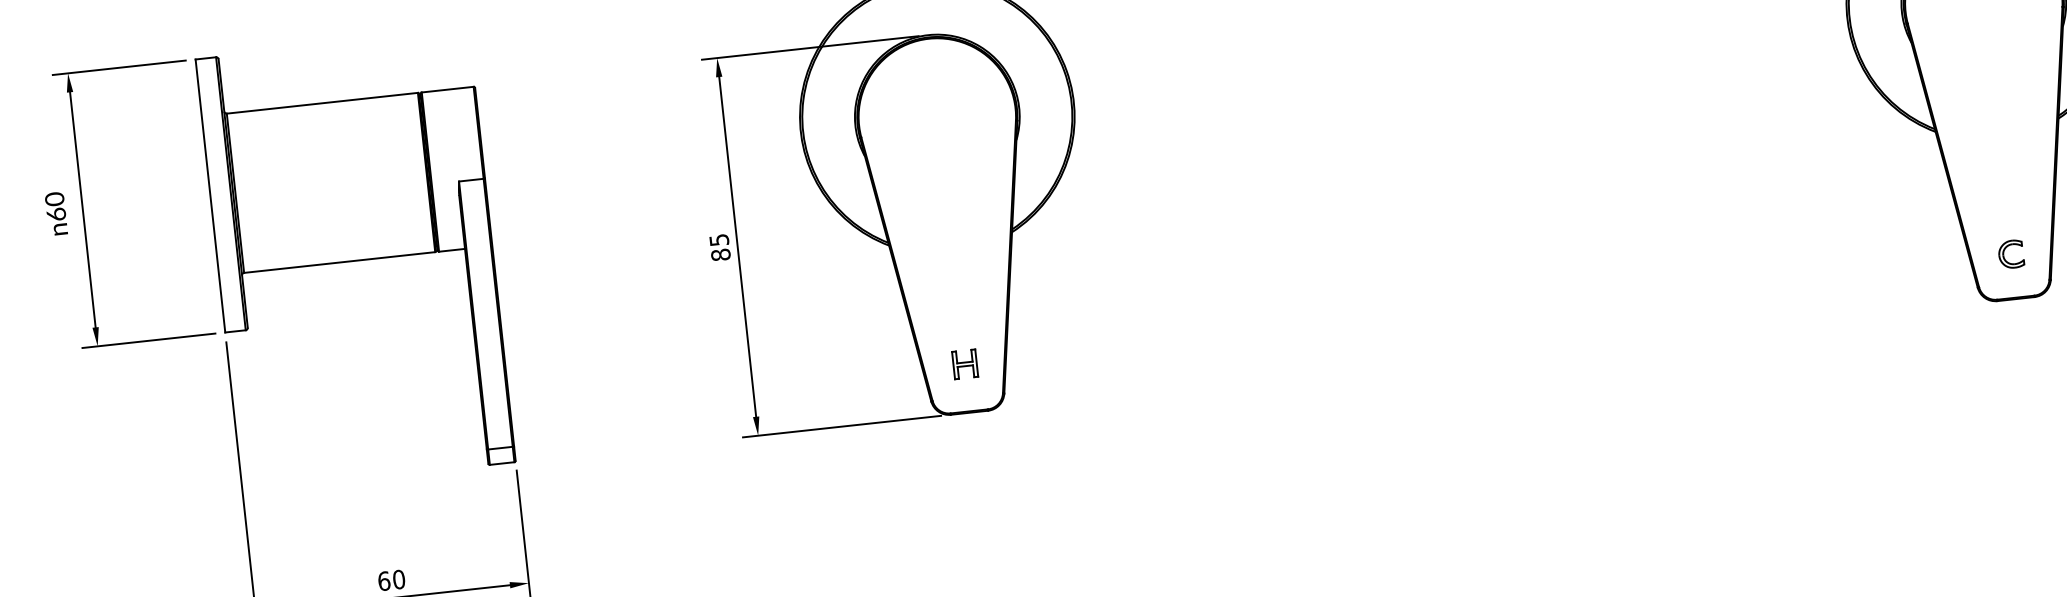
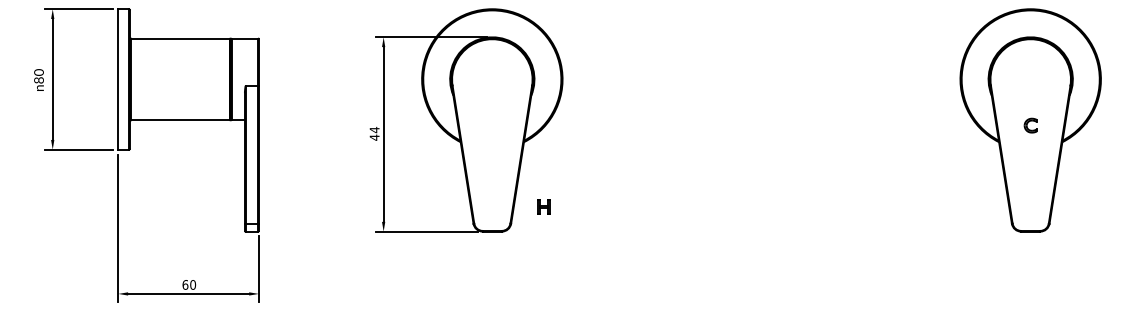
text: (55, 214) -> (38, 80), 60 -> 80
text: (719, 246) -> (374, 133), 85 -> 44
part: (2010, 254) -> (1030, 125), moved
part: (964, 363) -> (543, 206), moved

